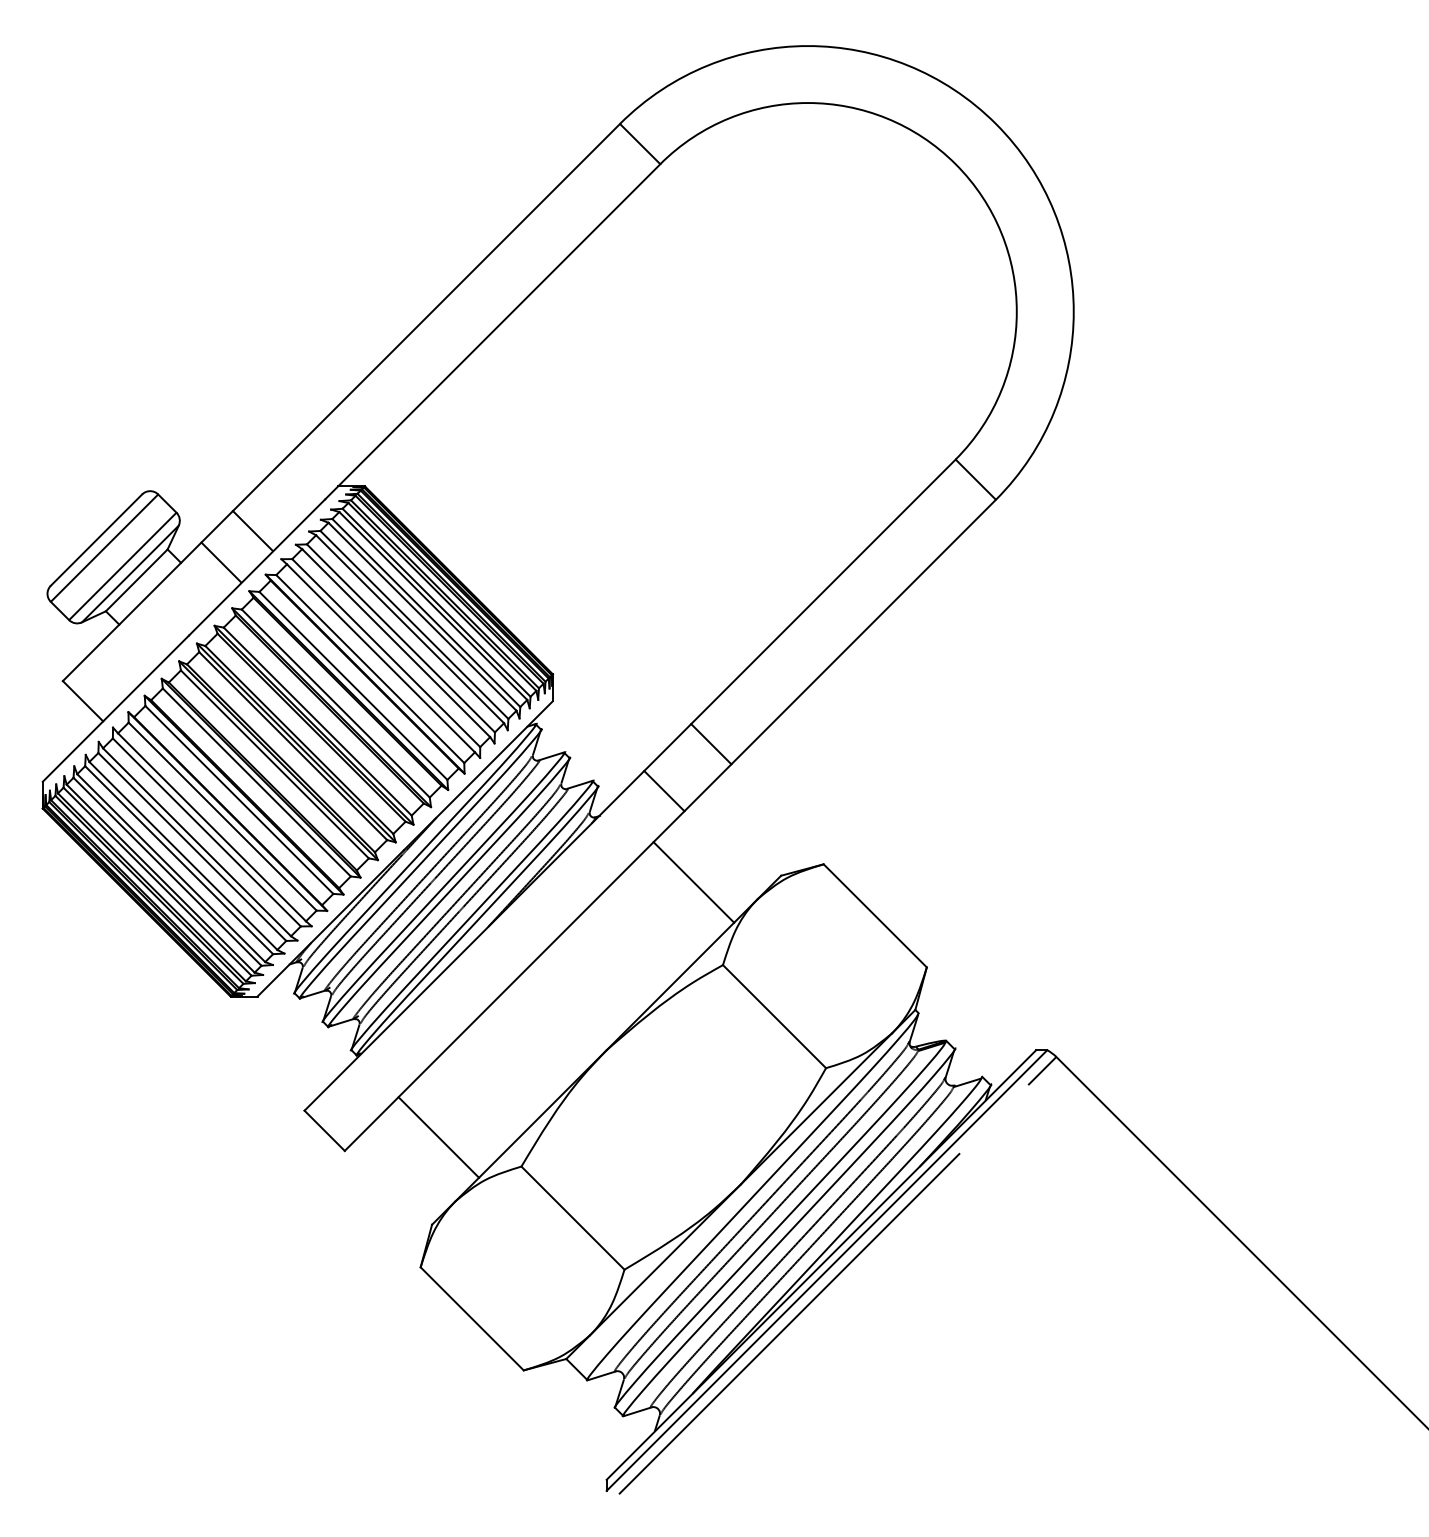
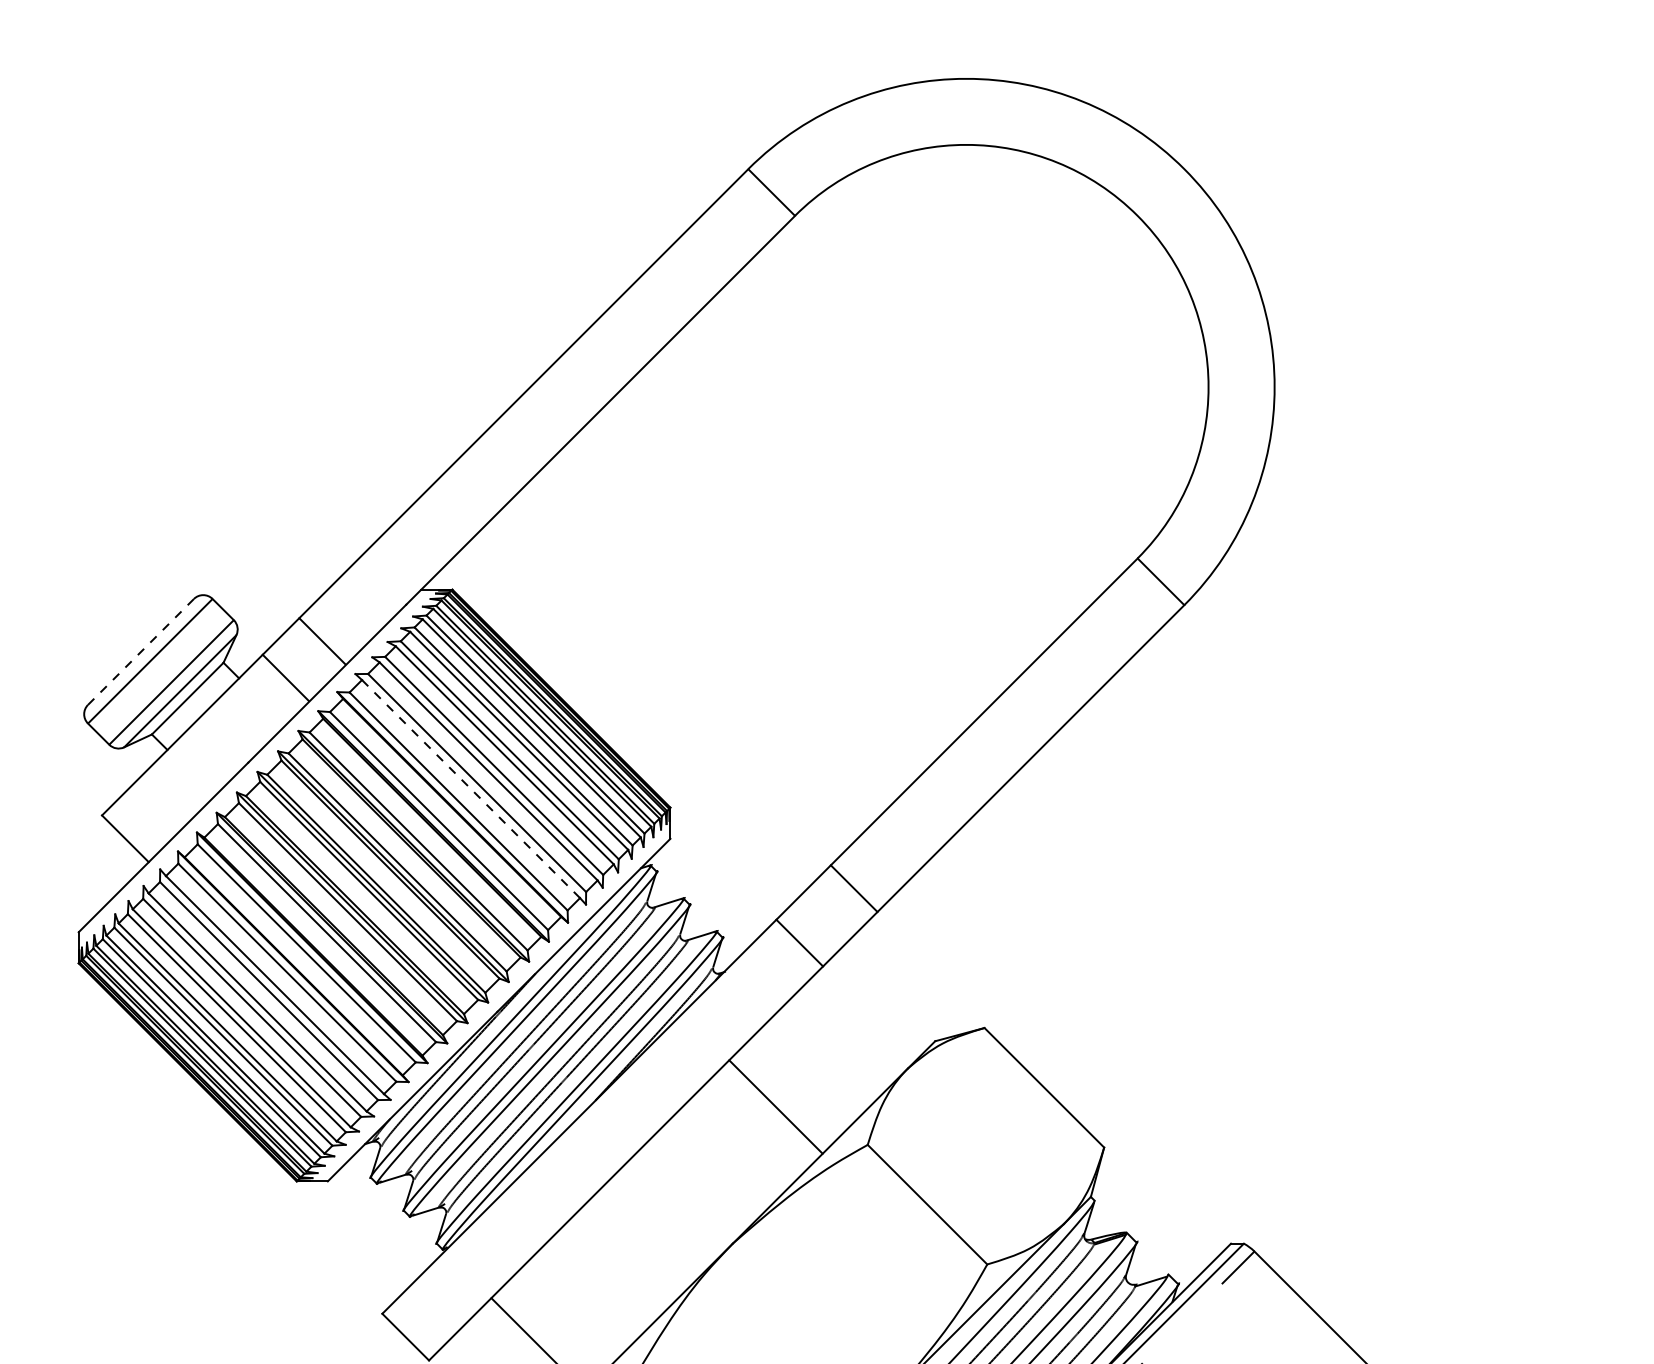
line: (96, 540) -> (141, 652), solid -> dashed
line: (381, 658) -> (471, 789), solid -> dashed
line: (693, 882) -> (775, 1107), moved

